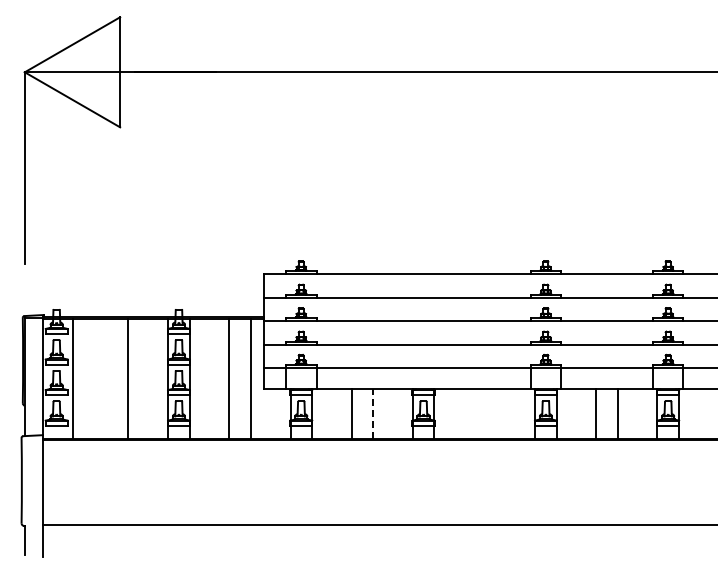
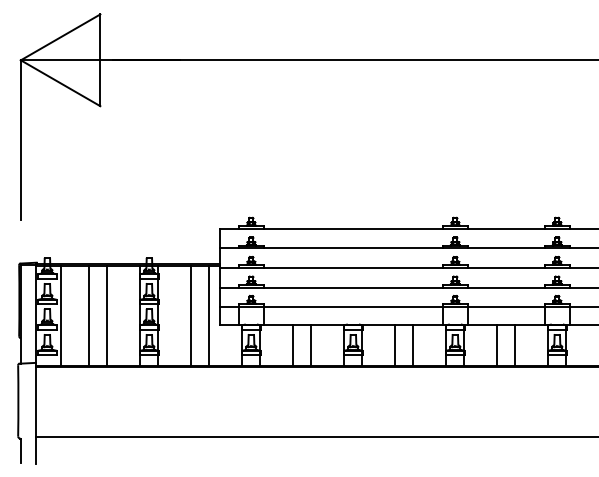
line: (107, 378) -> (89, 315), added
line: (474, 413) -> (395, 344), added
line: (495, 413) -> (413, 344), added
line: (373, 414) -> (311, 345), dashed -> solid

